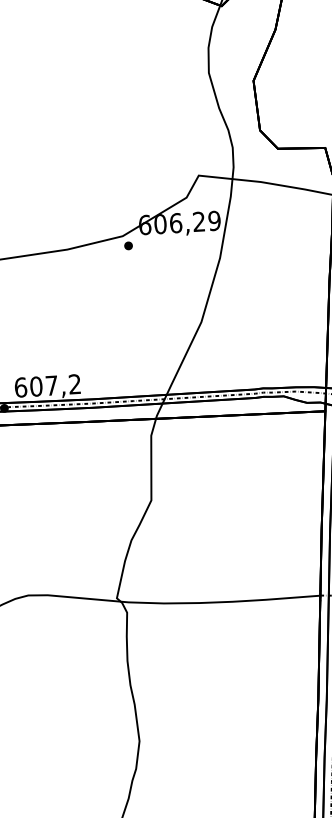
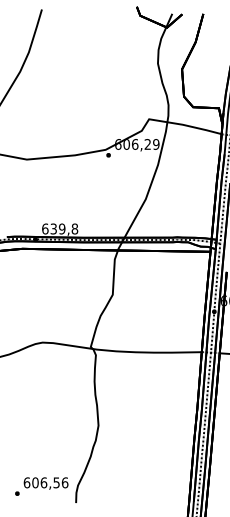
text: (55, 384) -> (64, 228), 607,2 -> 639,8

